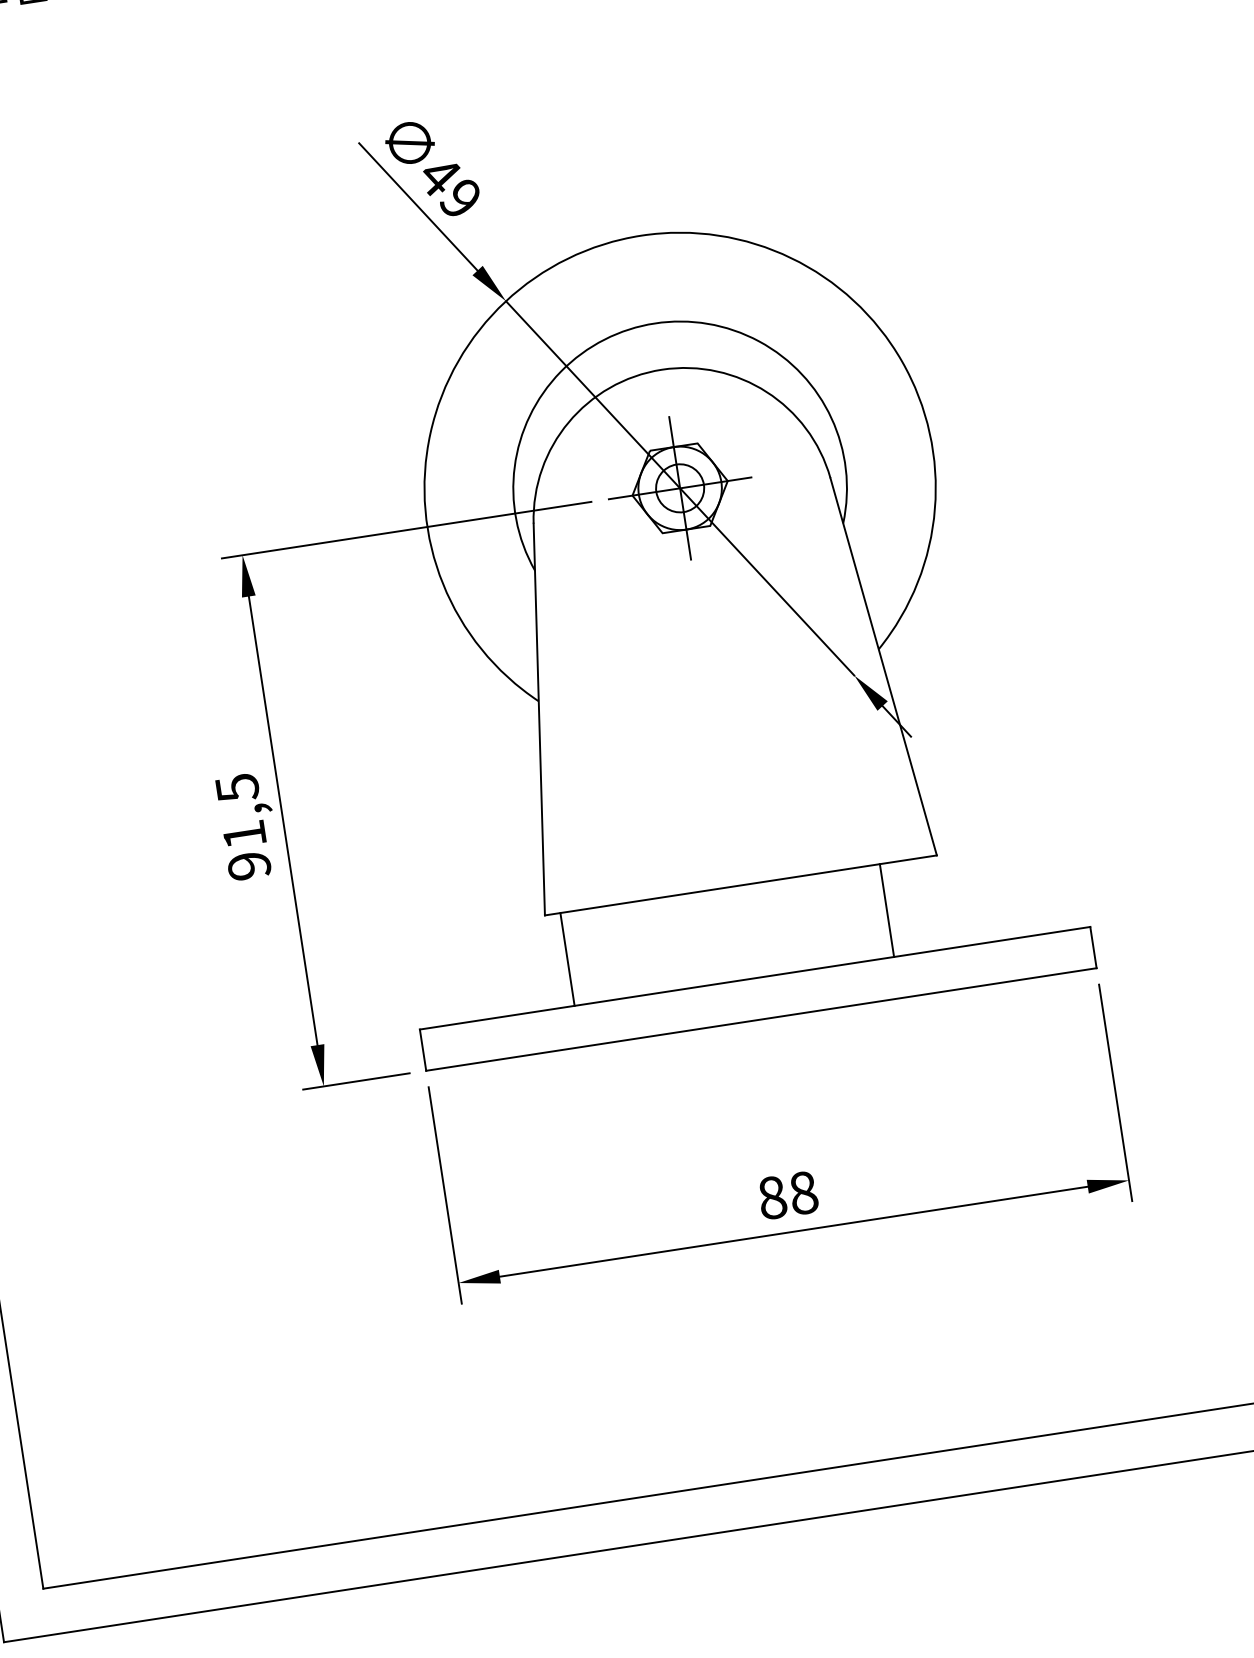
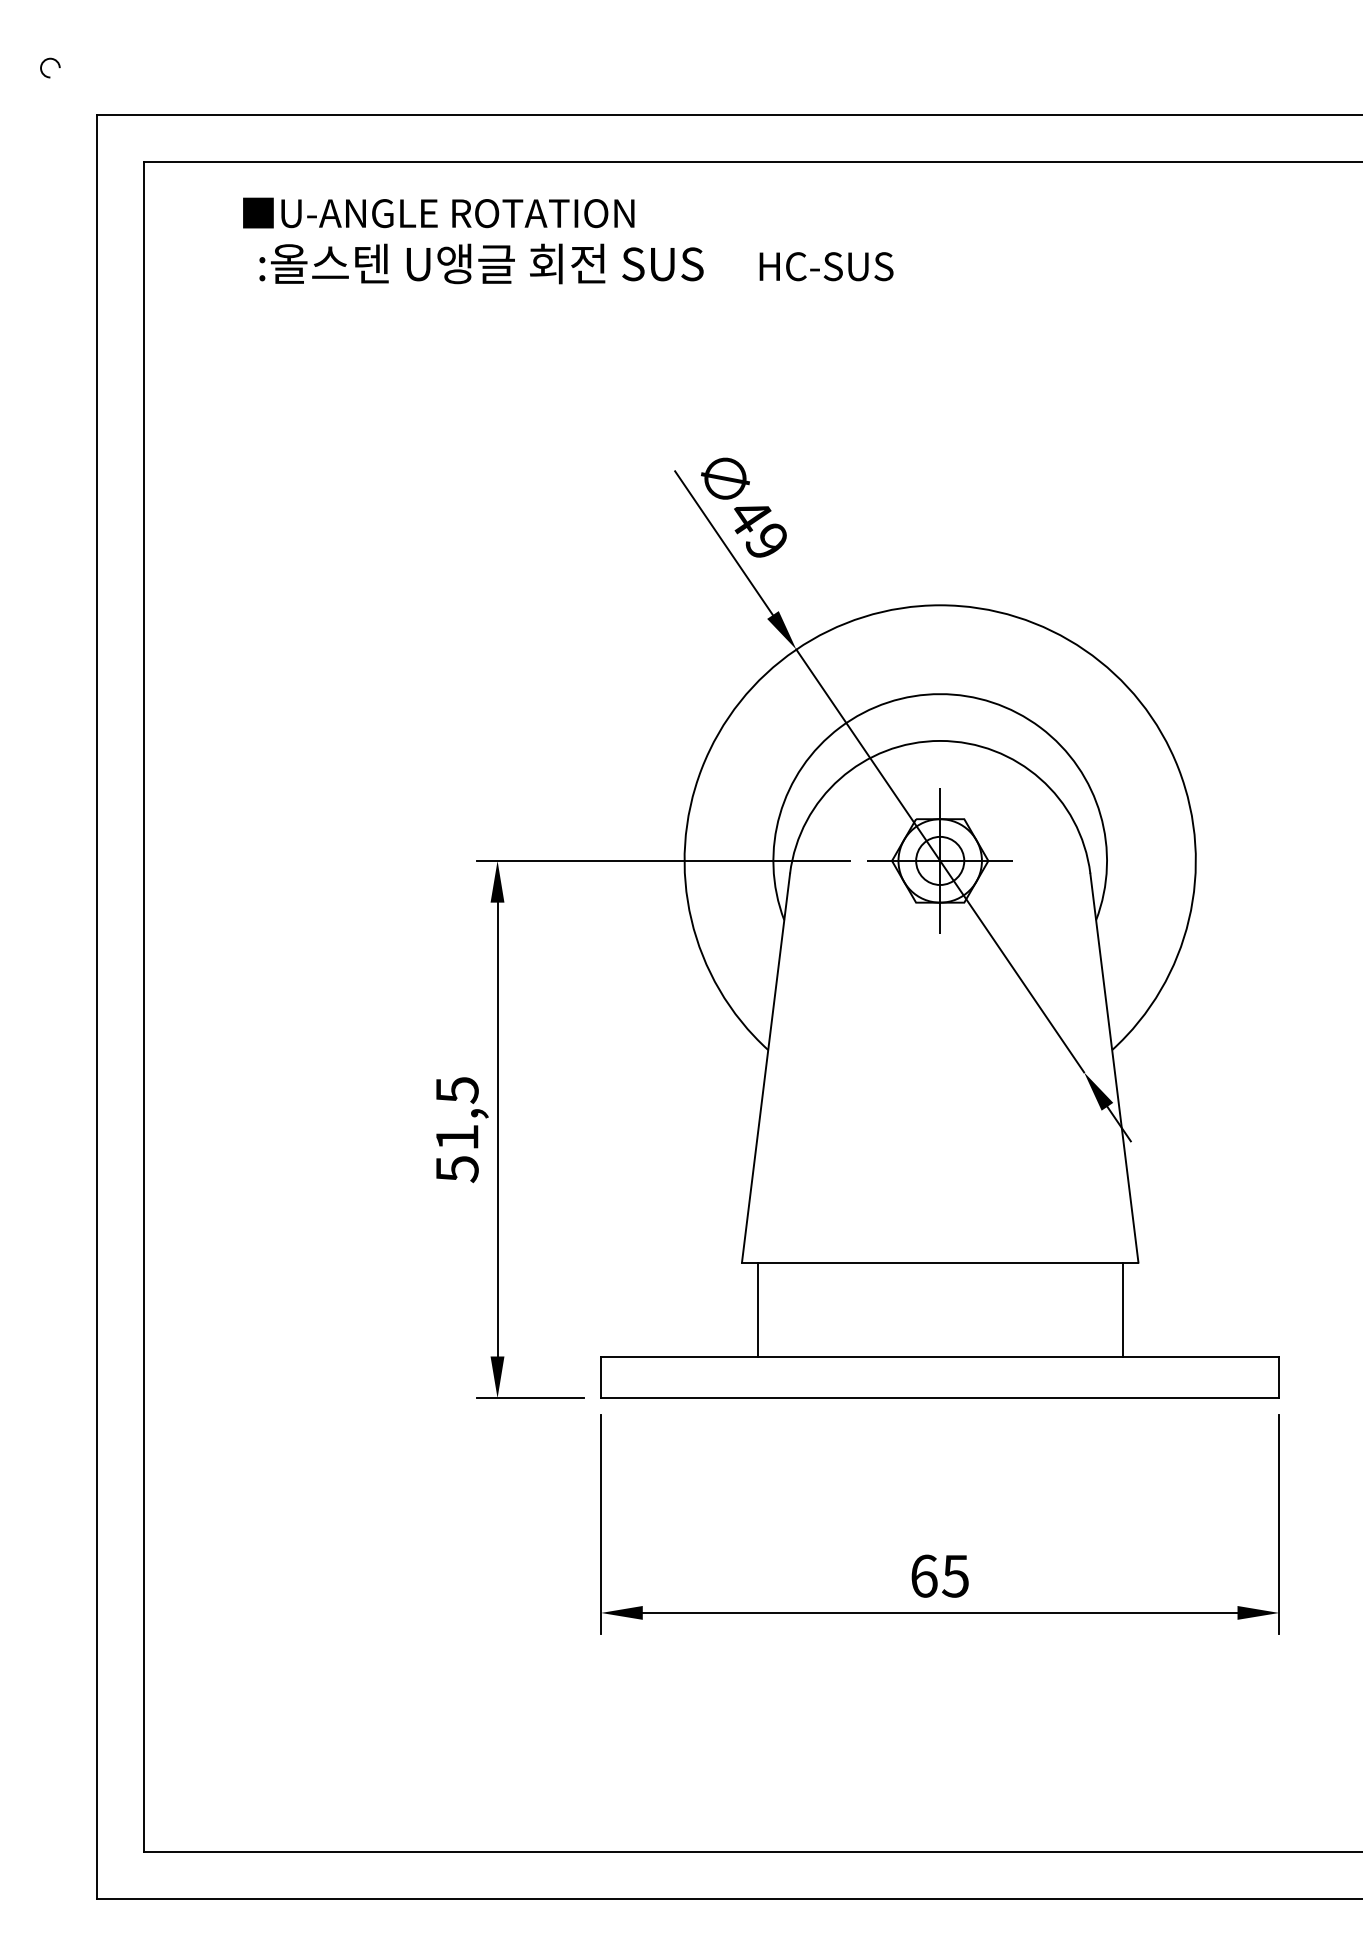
text: (248, 866) -> (456, 1169), 91,5 -> 51,5
line: (886, 910) -> (1122, 1309), moved
text: (788, 1194) -> (940, 1575), 88 -> 65

